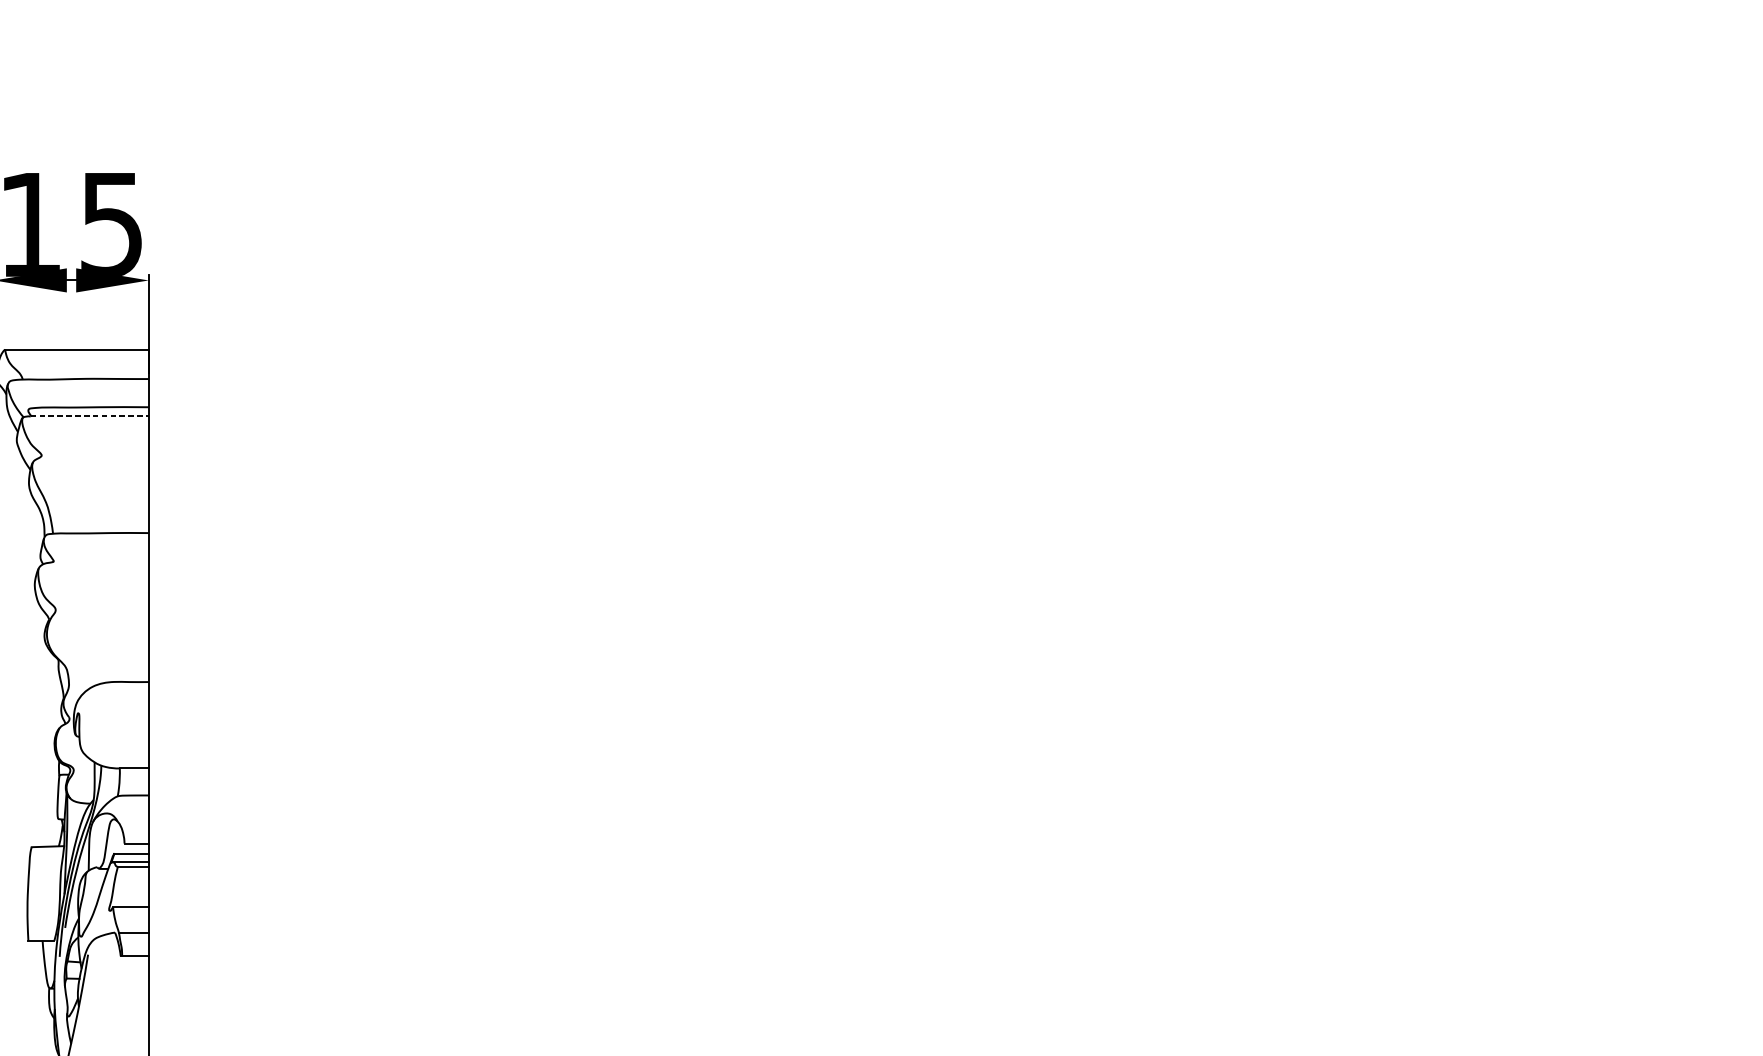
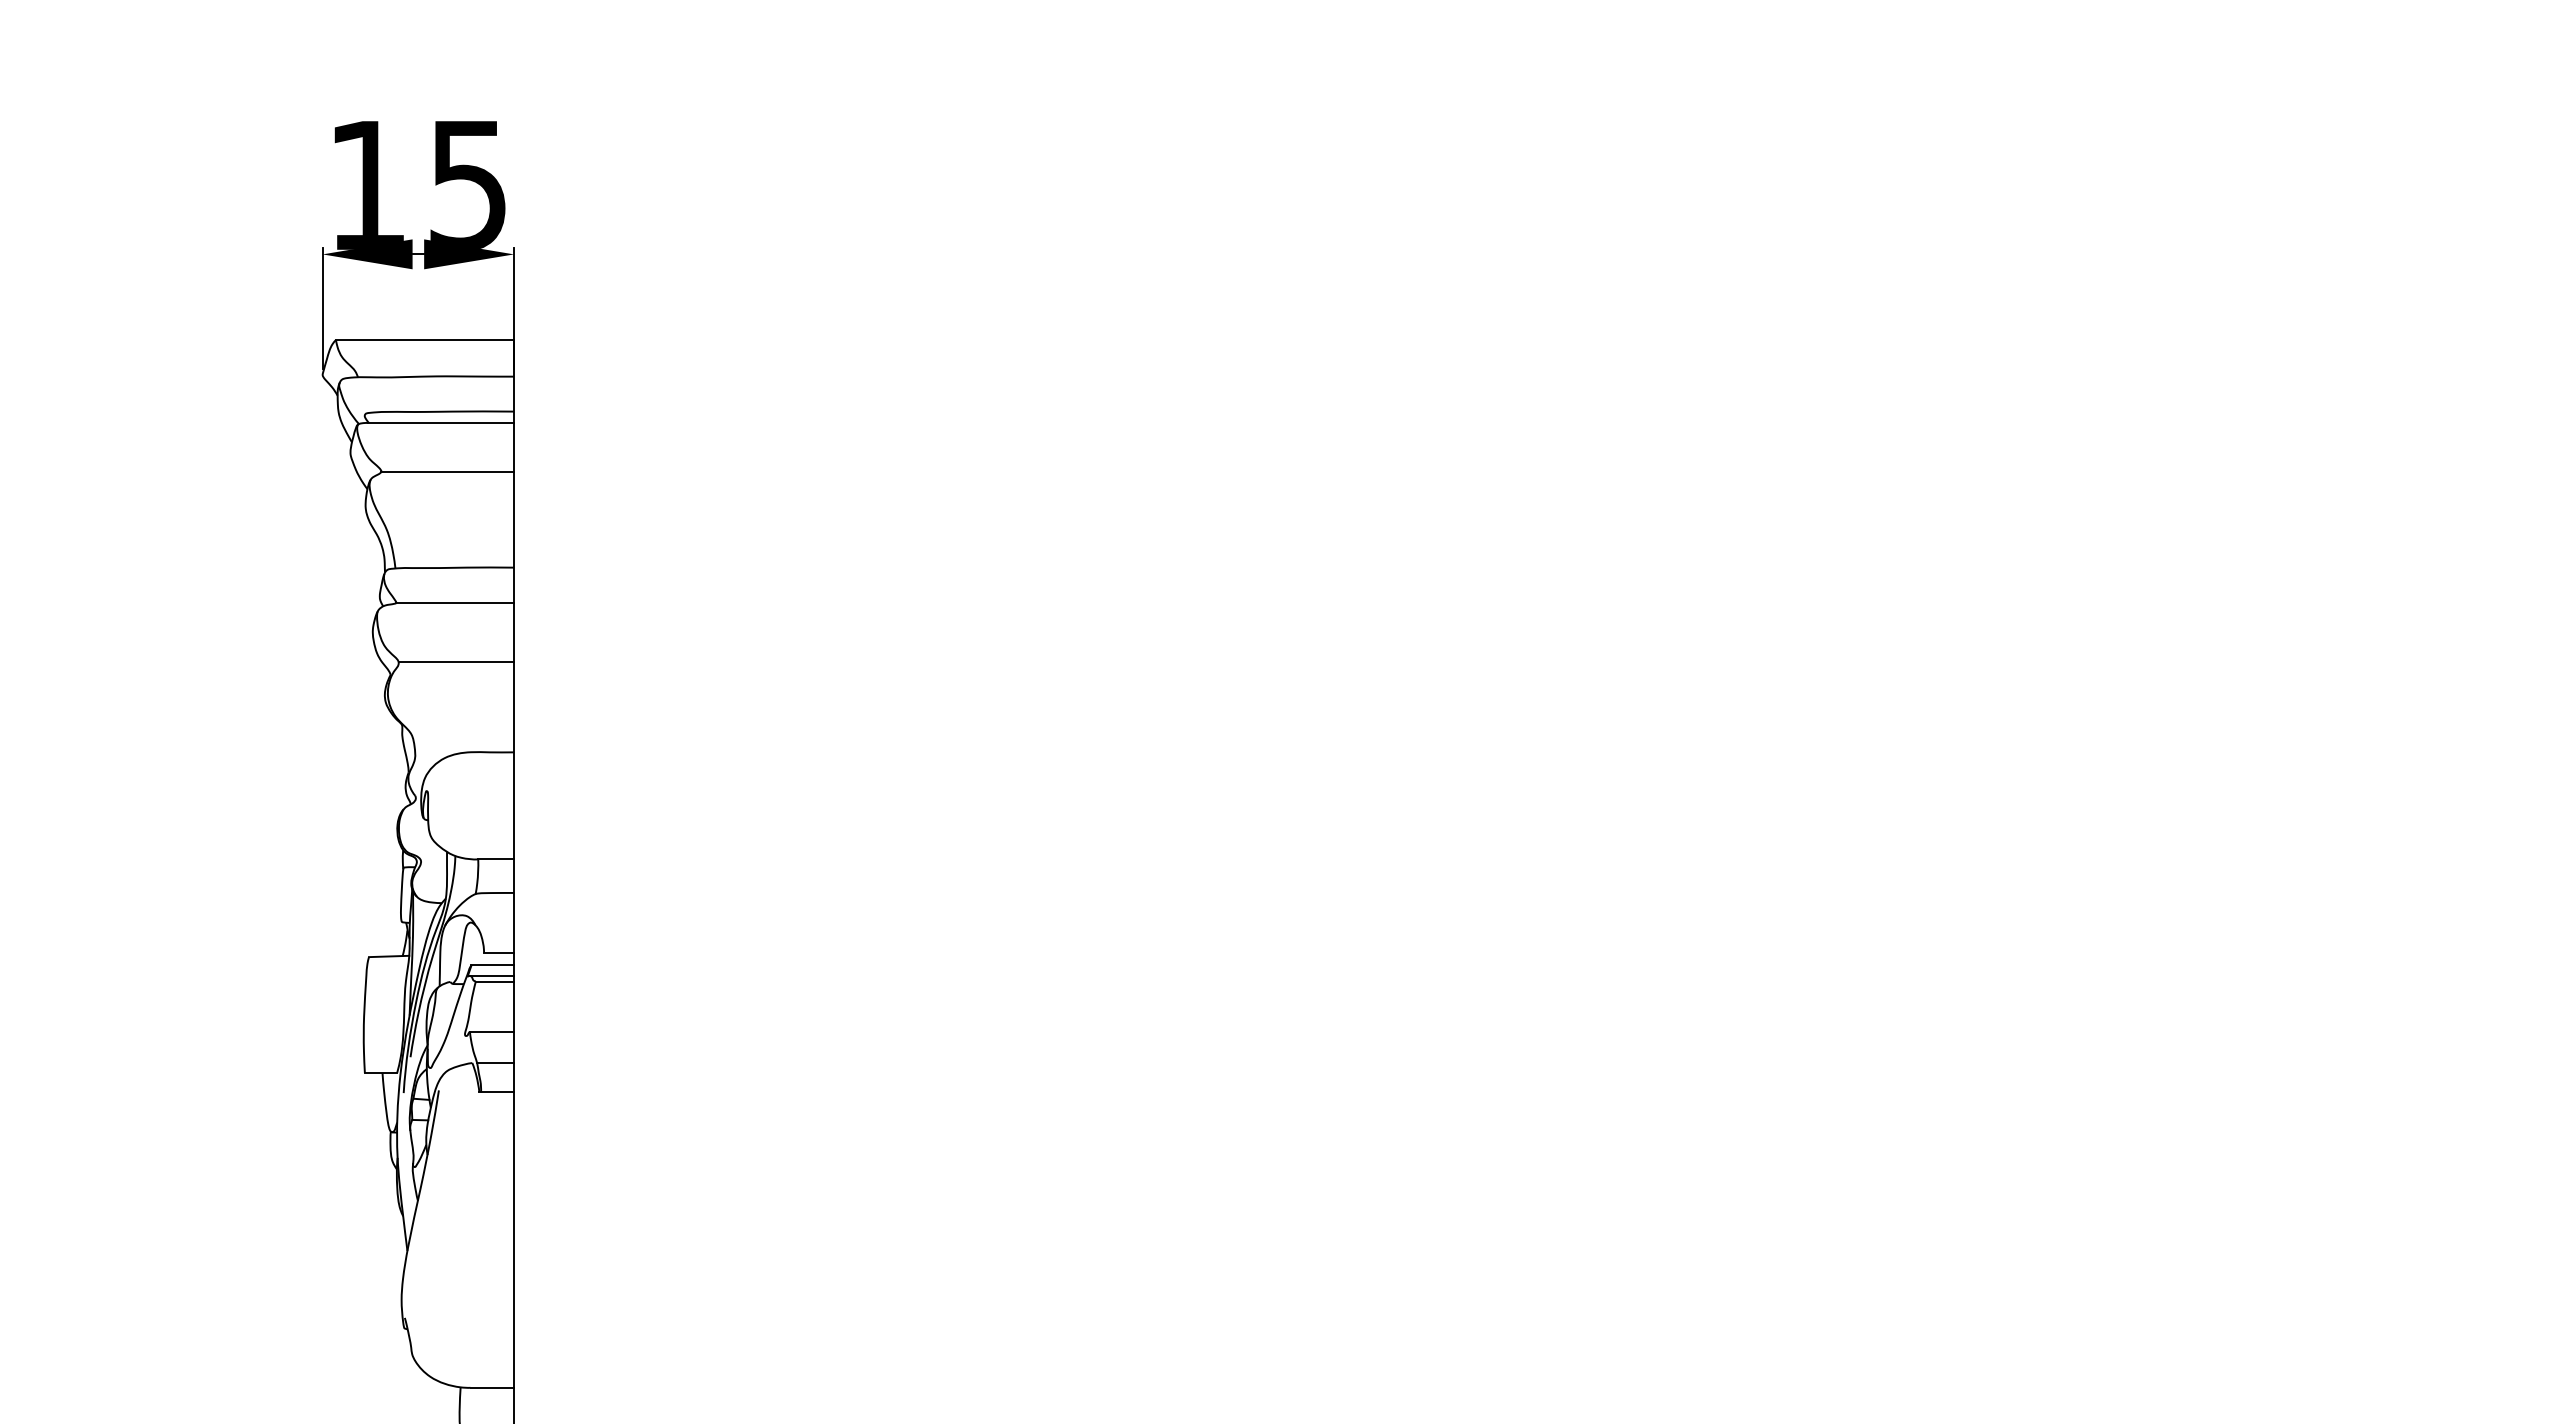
line: (90, 416) -> (441, 423), dashed -> solid
line: (95, 455) -> (447, 471), added
line: (101, 562) -> (455, 603), added
line: (102, 608) -> (456, 661), added

